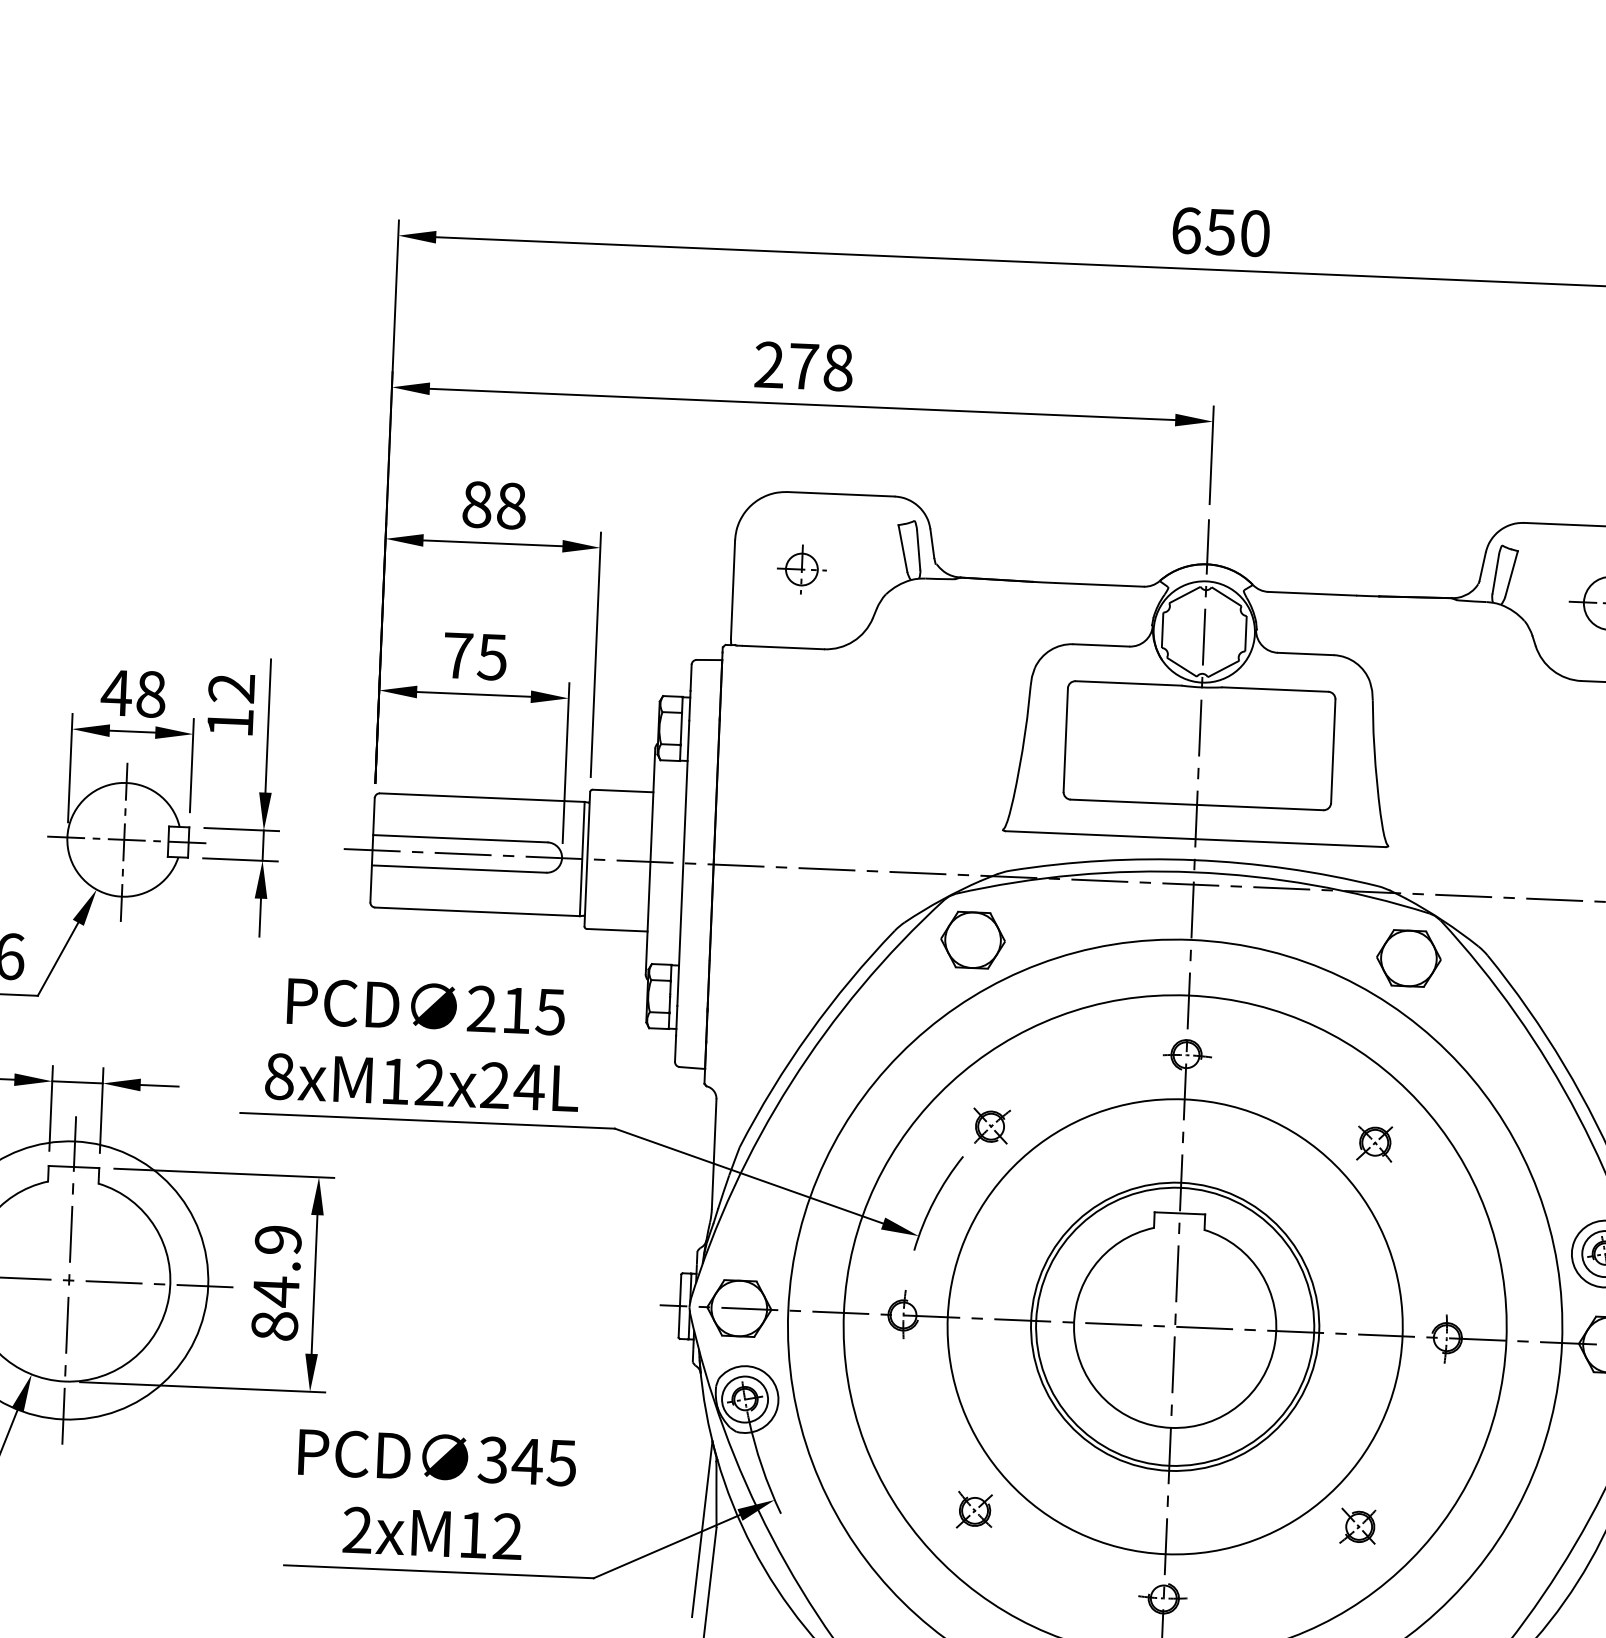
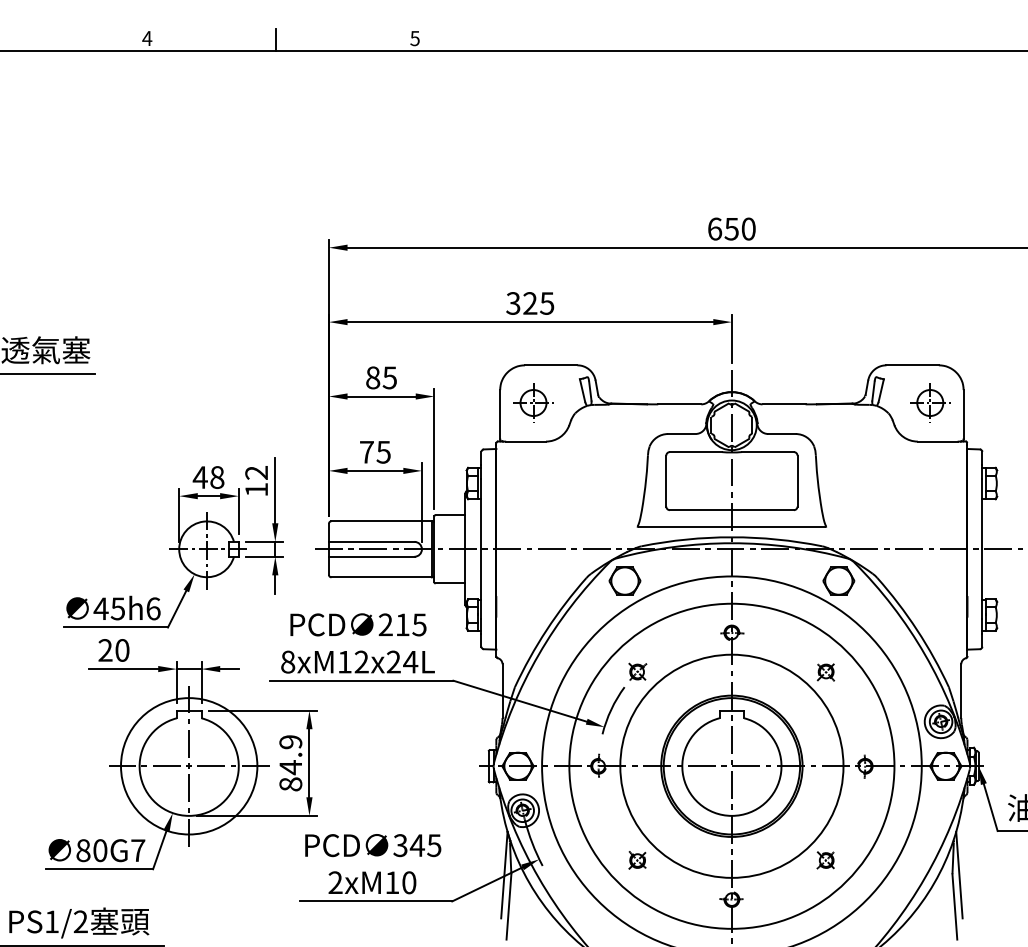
text: (804, 366) -> (530, 303), 278 -> 325
text: (510, 505) -> (389, 377), 88 -> 85
part: (801, 568) -> (533, 402), size x1.67
text: (508, 1536) -> (409, 882), 2xM12 -> 2xM10

